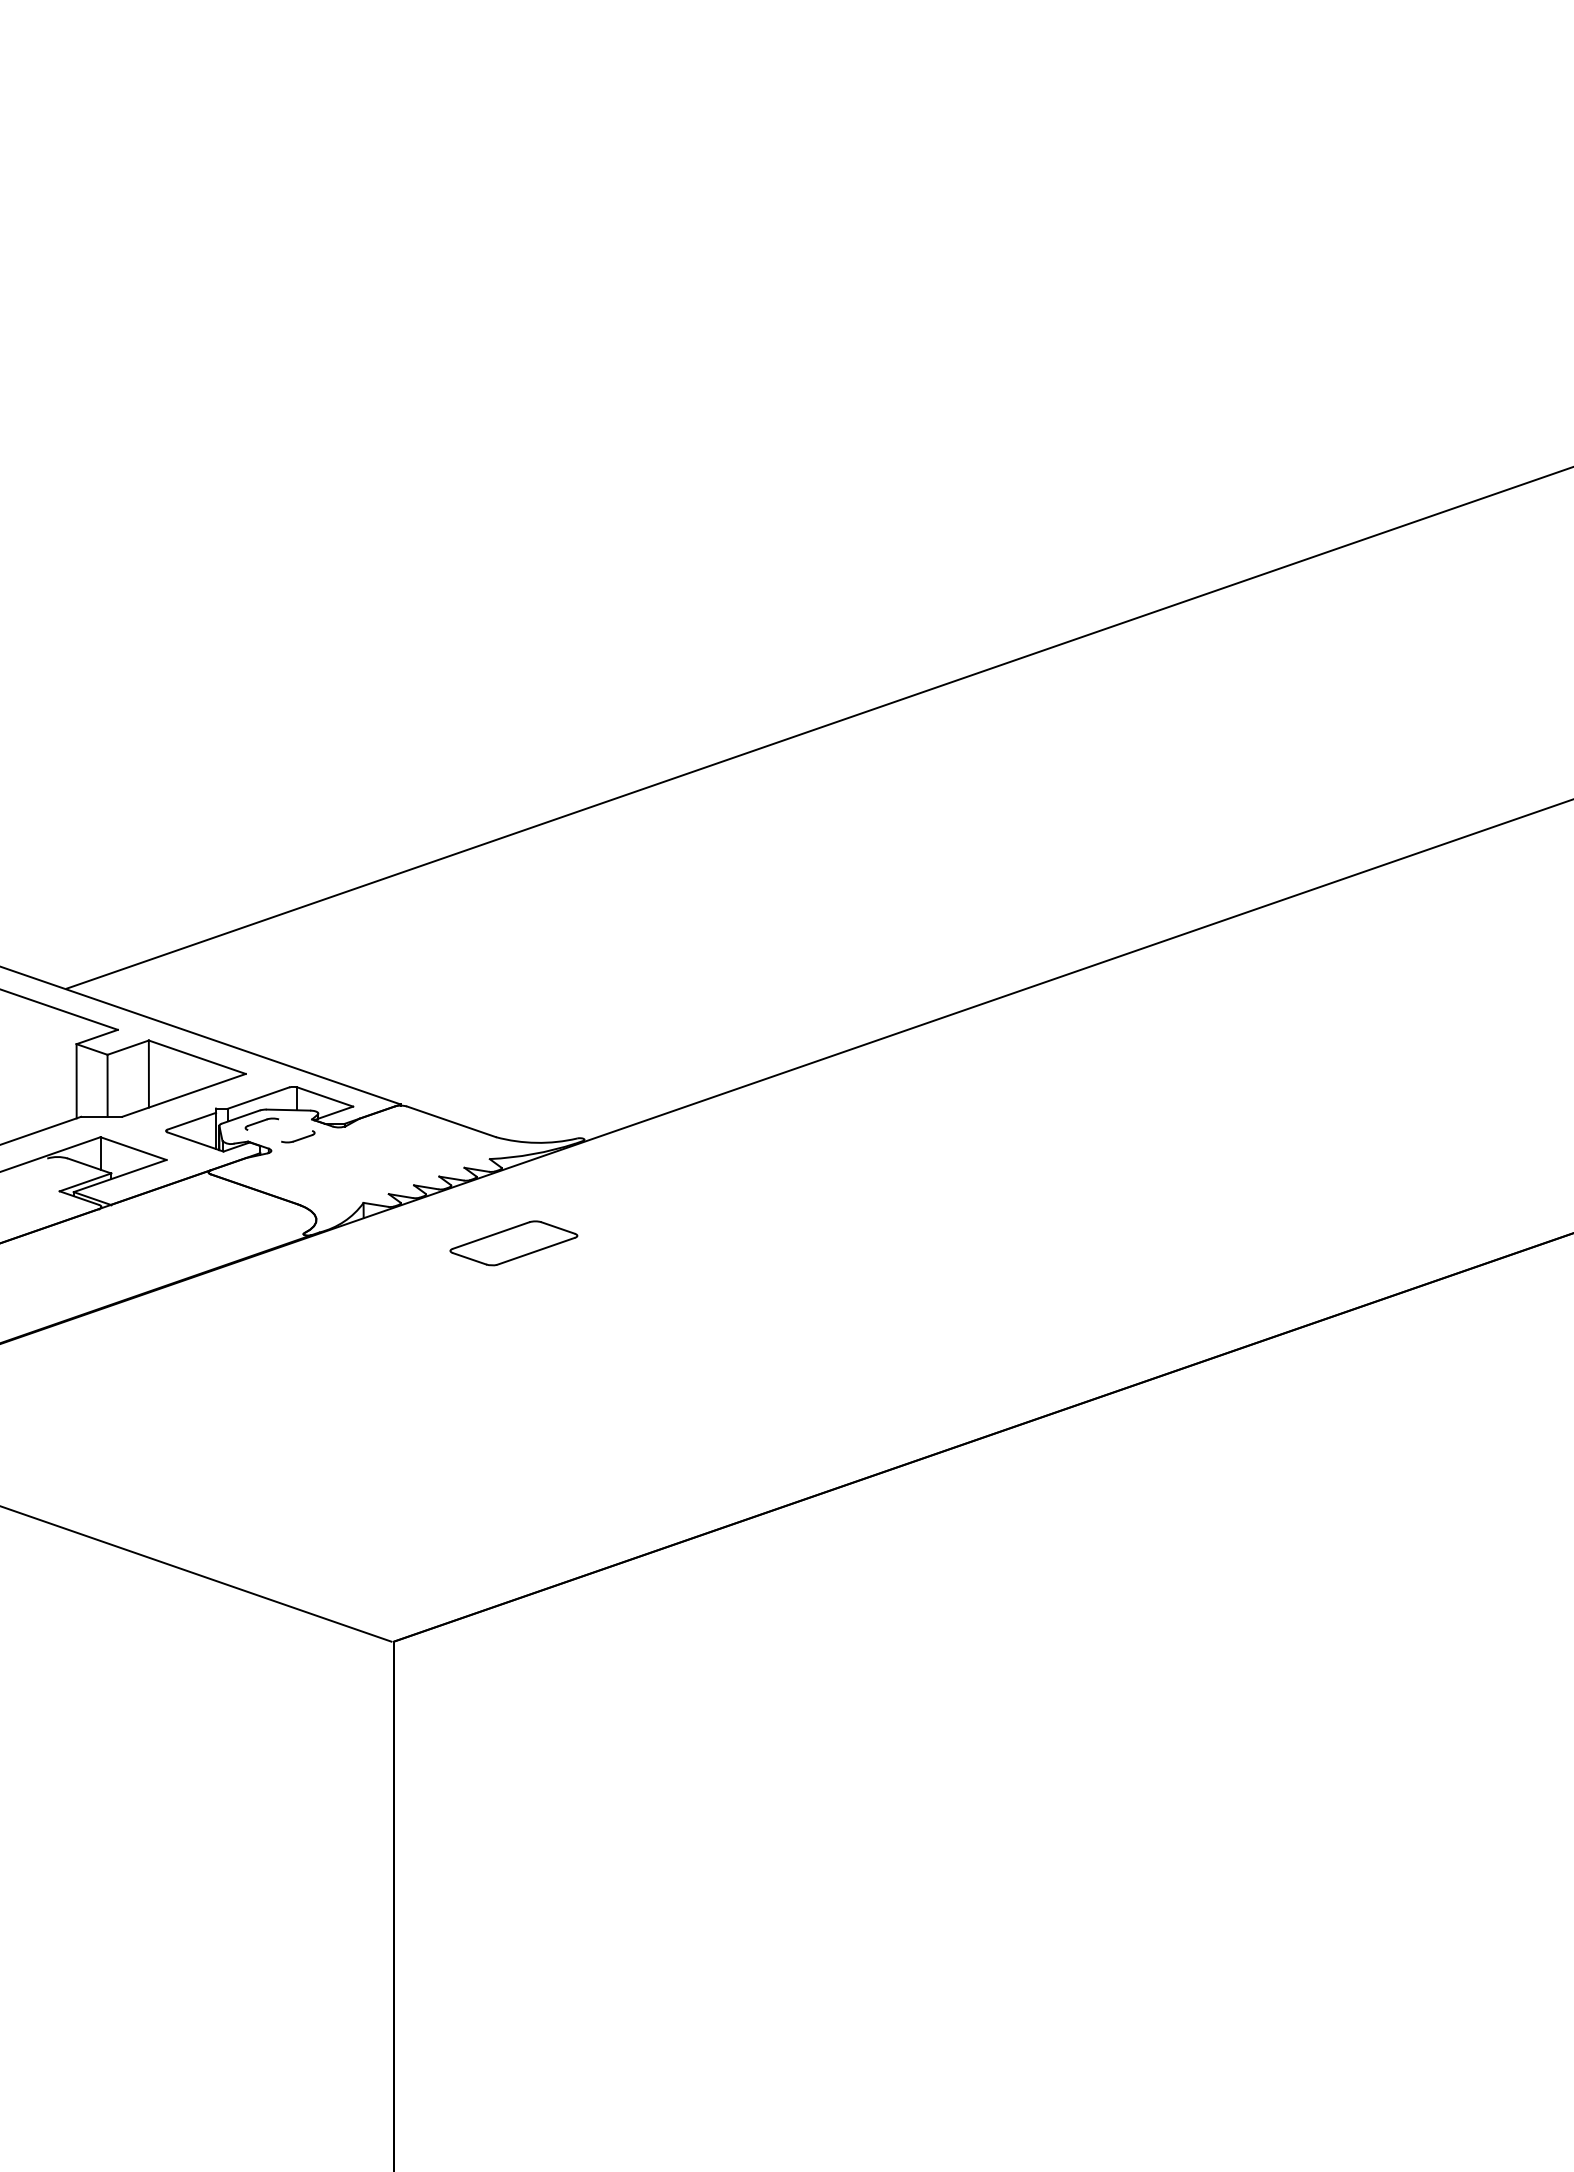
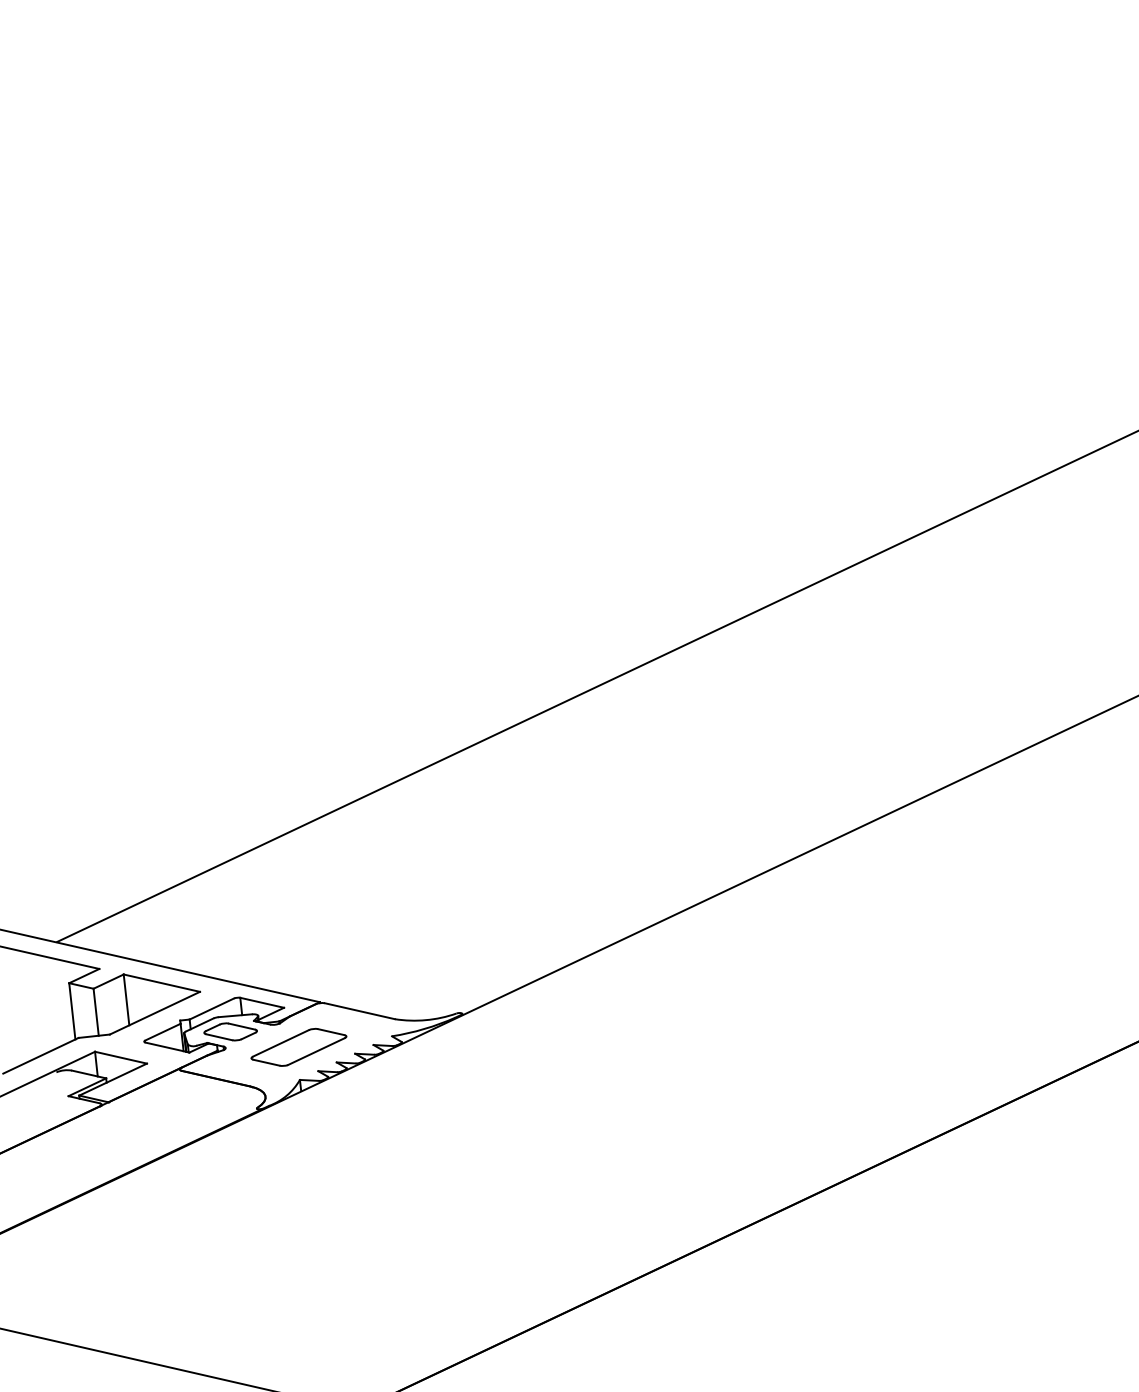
line: (295, 1124) -> (241, 1026), added
line: (264, 1135) -> (219, 1036), added
part: (513, 1243) -> (298, 1047), moved

